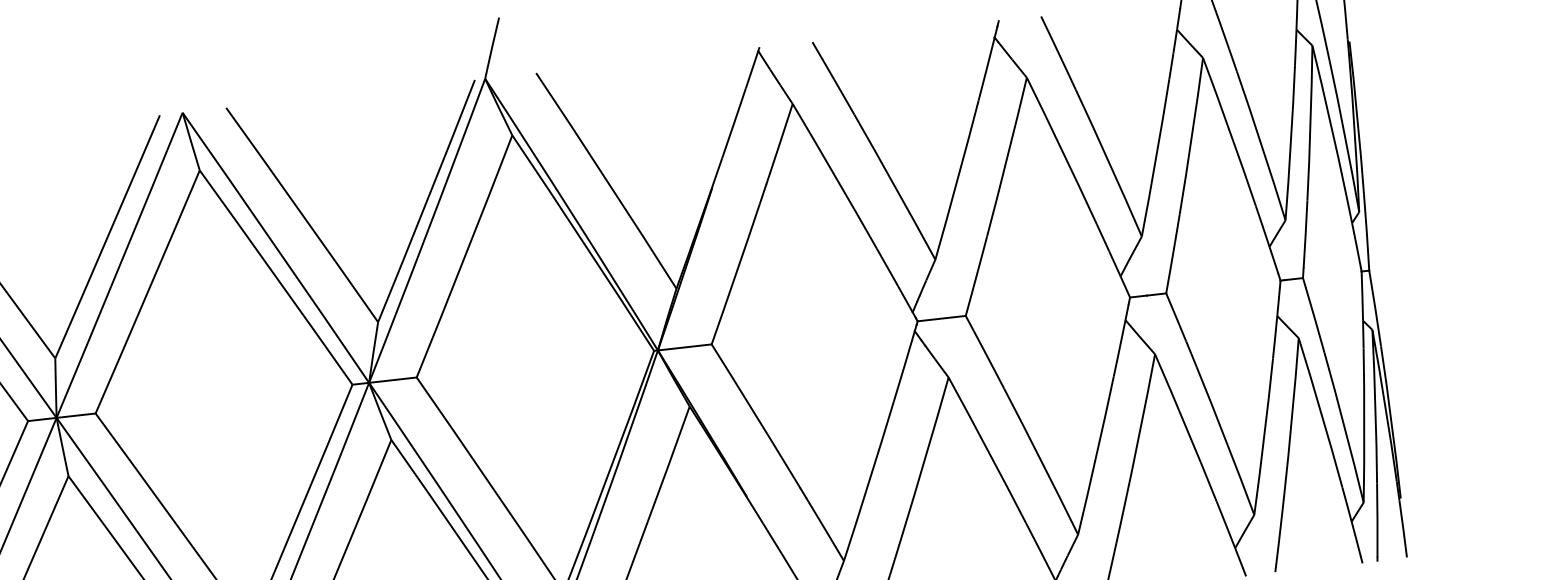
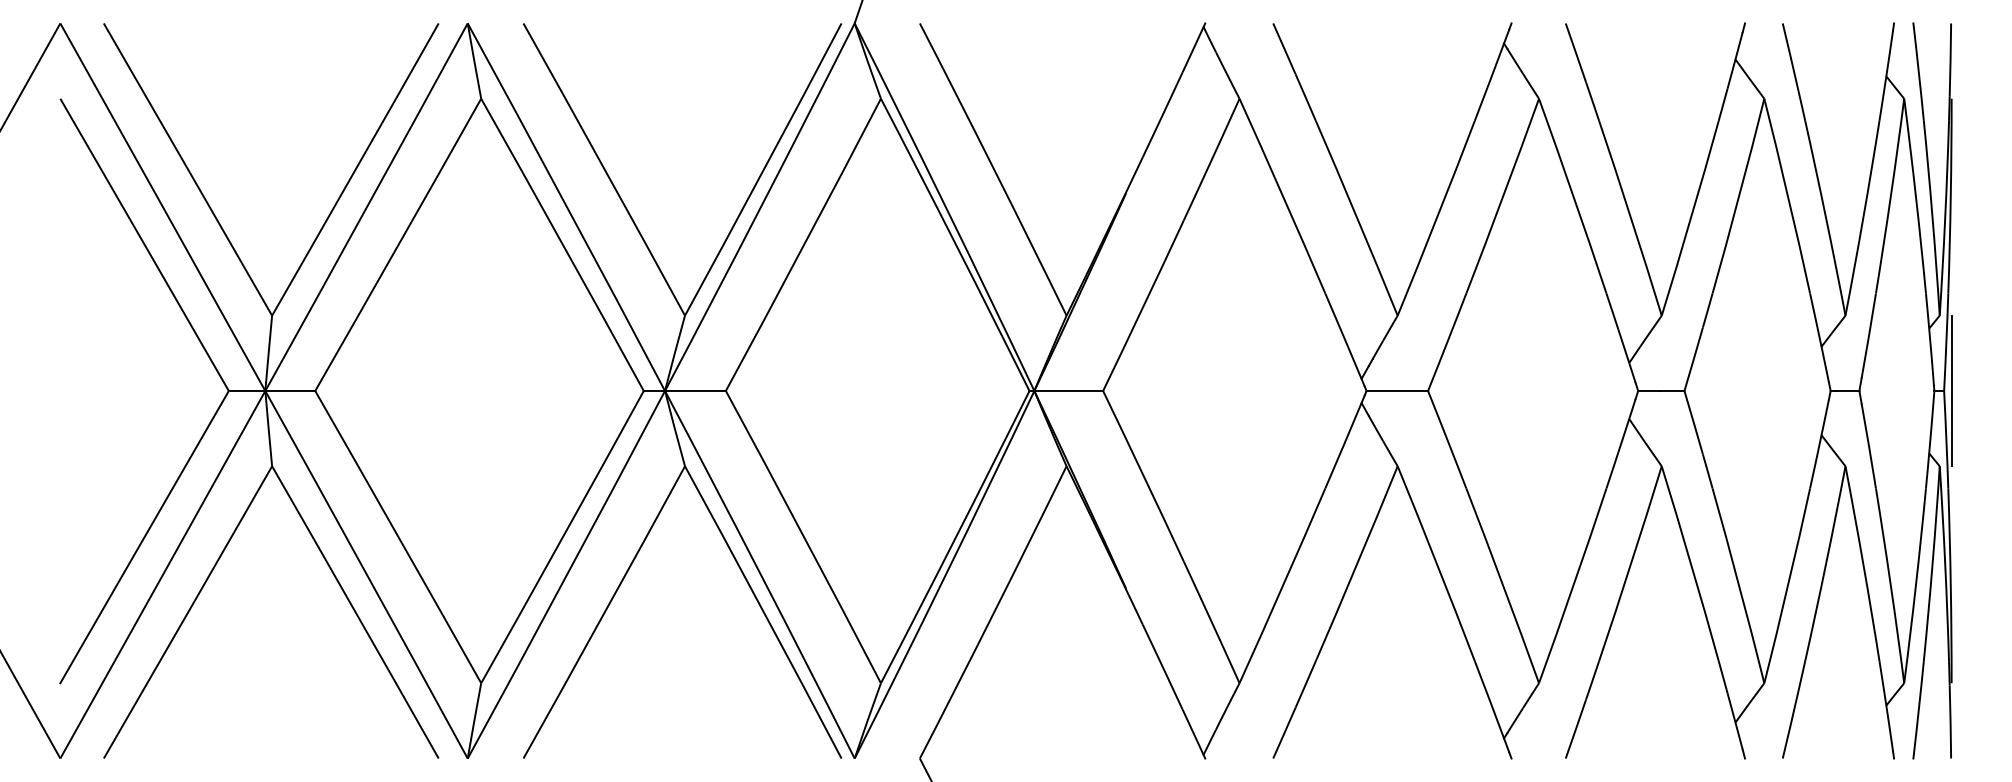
line: (1374, 269) -> (1951, 390), added

